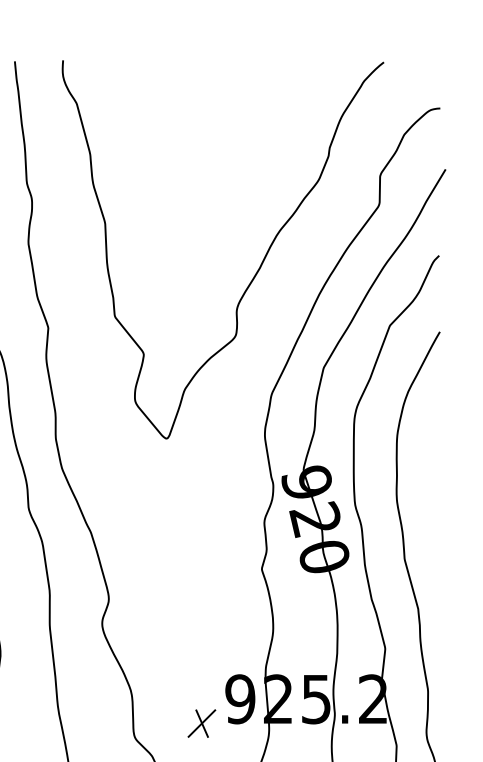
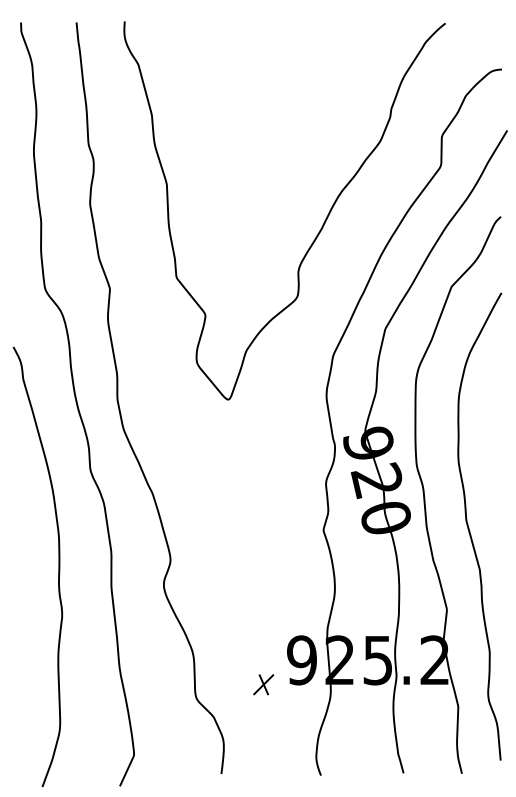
part: (201, 723) -> (263, 684), size x0.71

